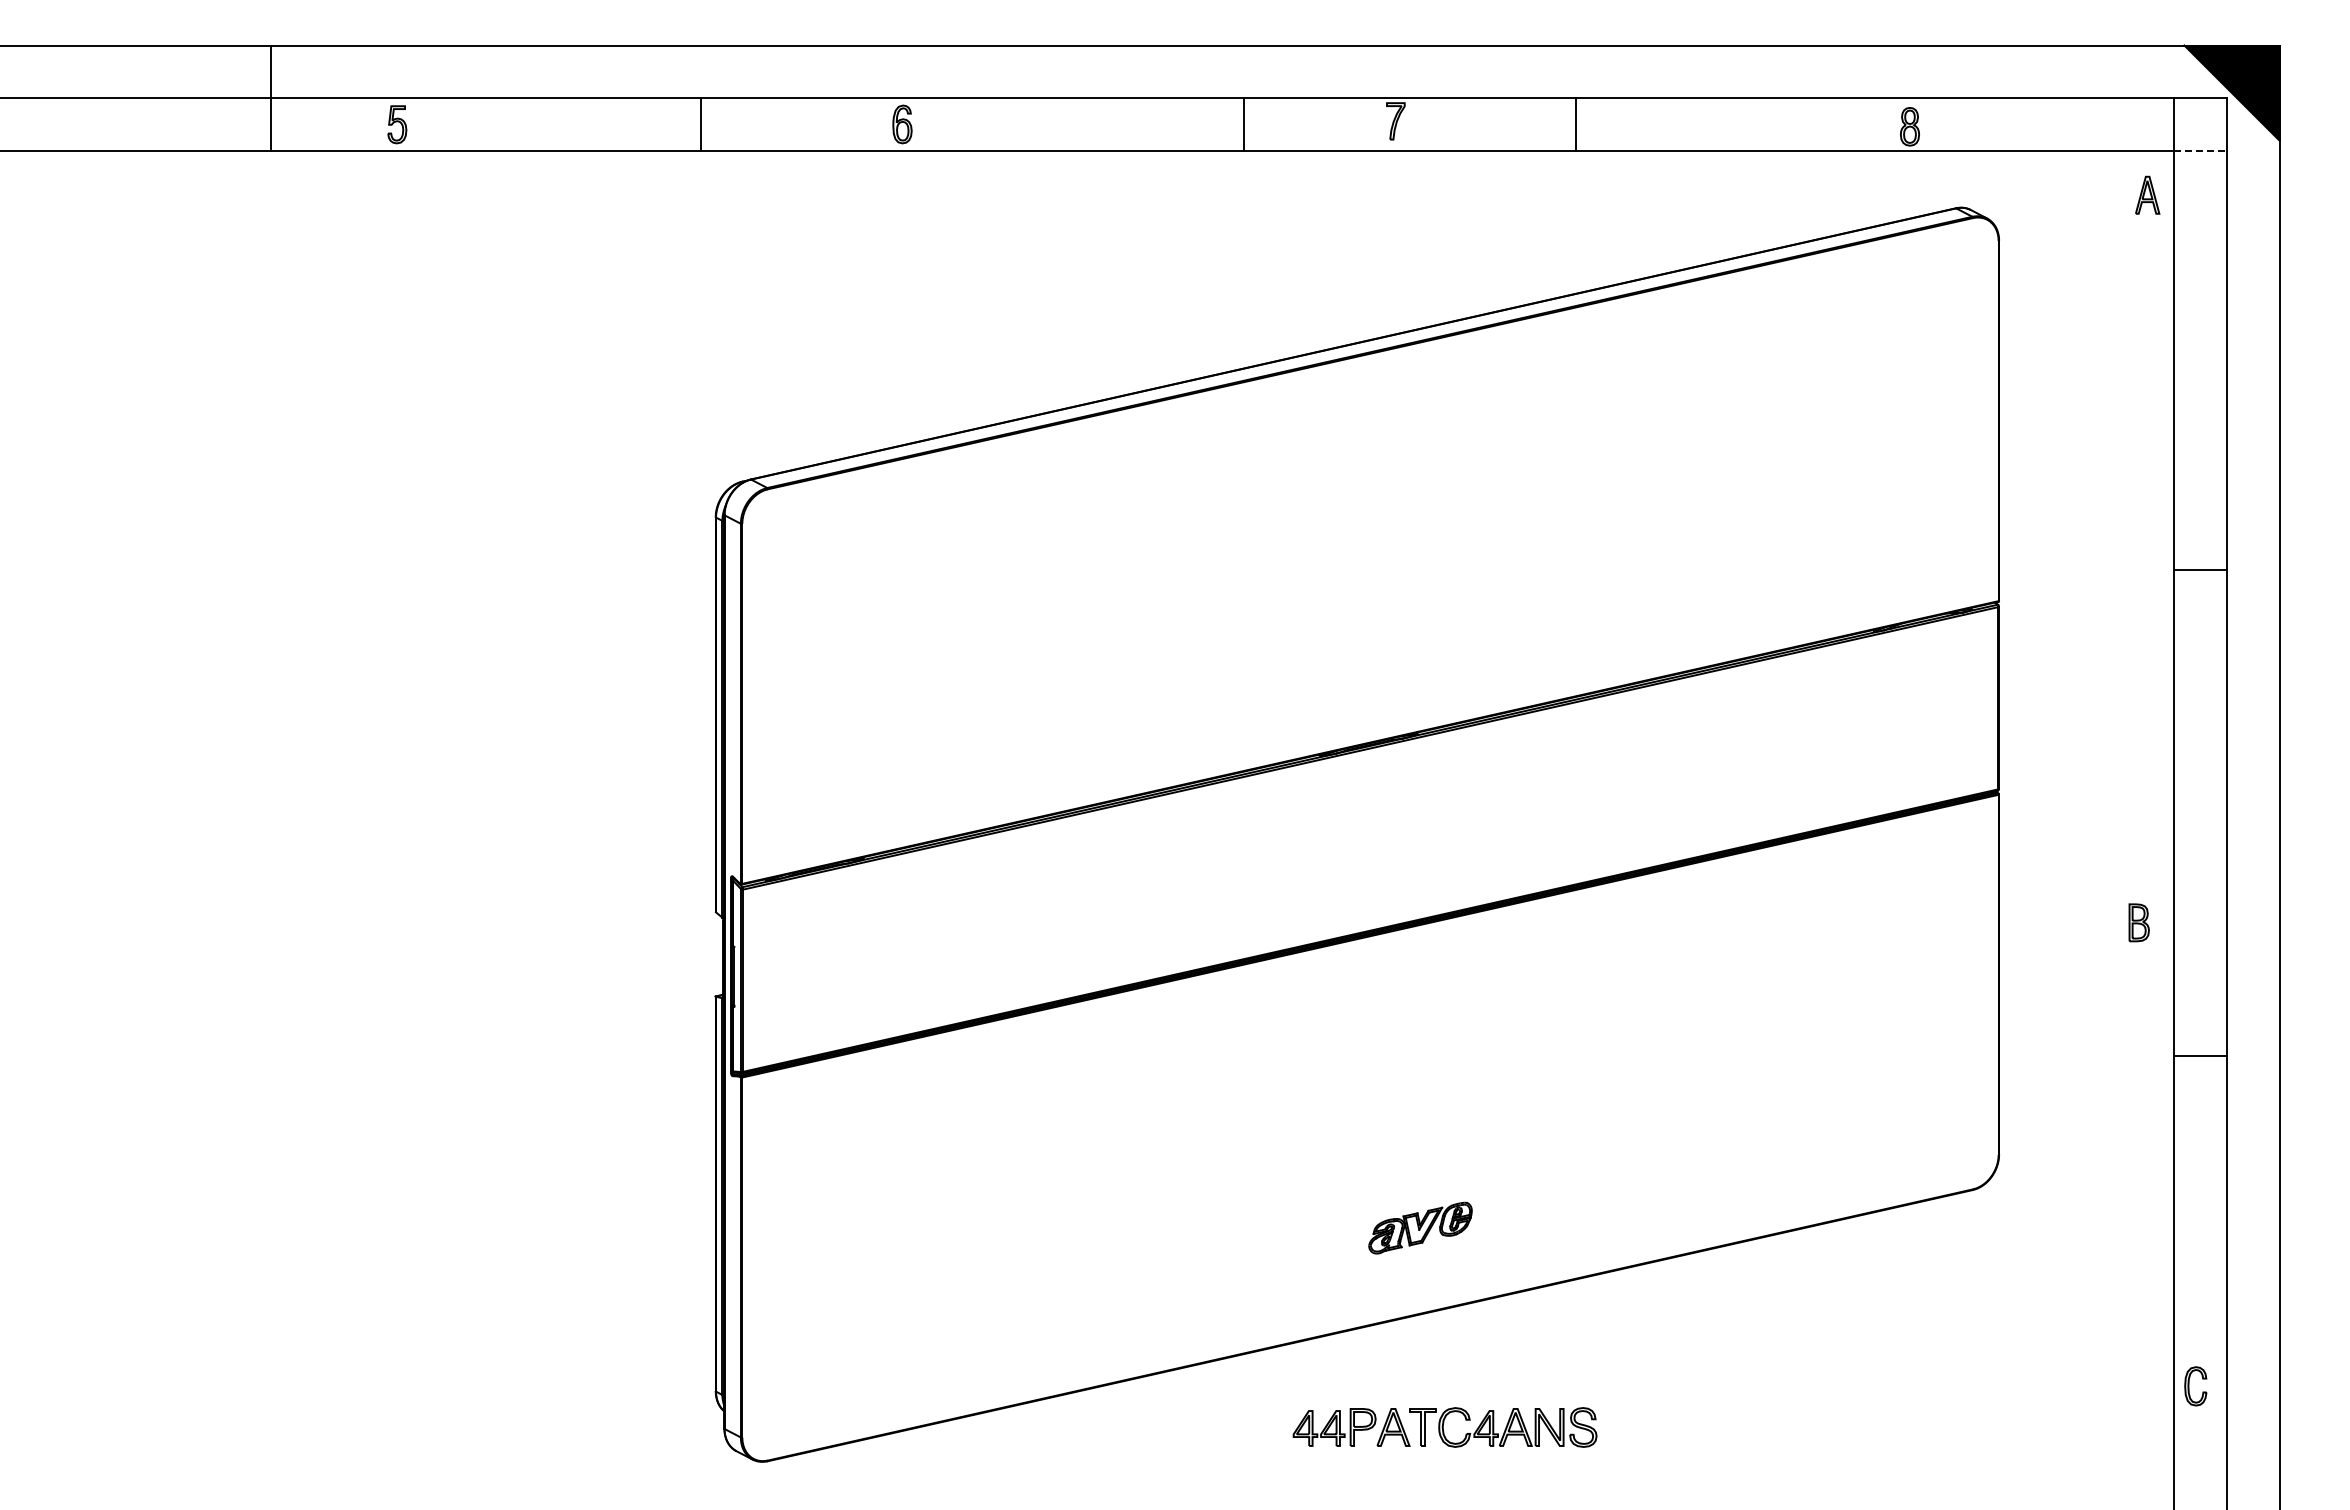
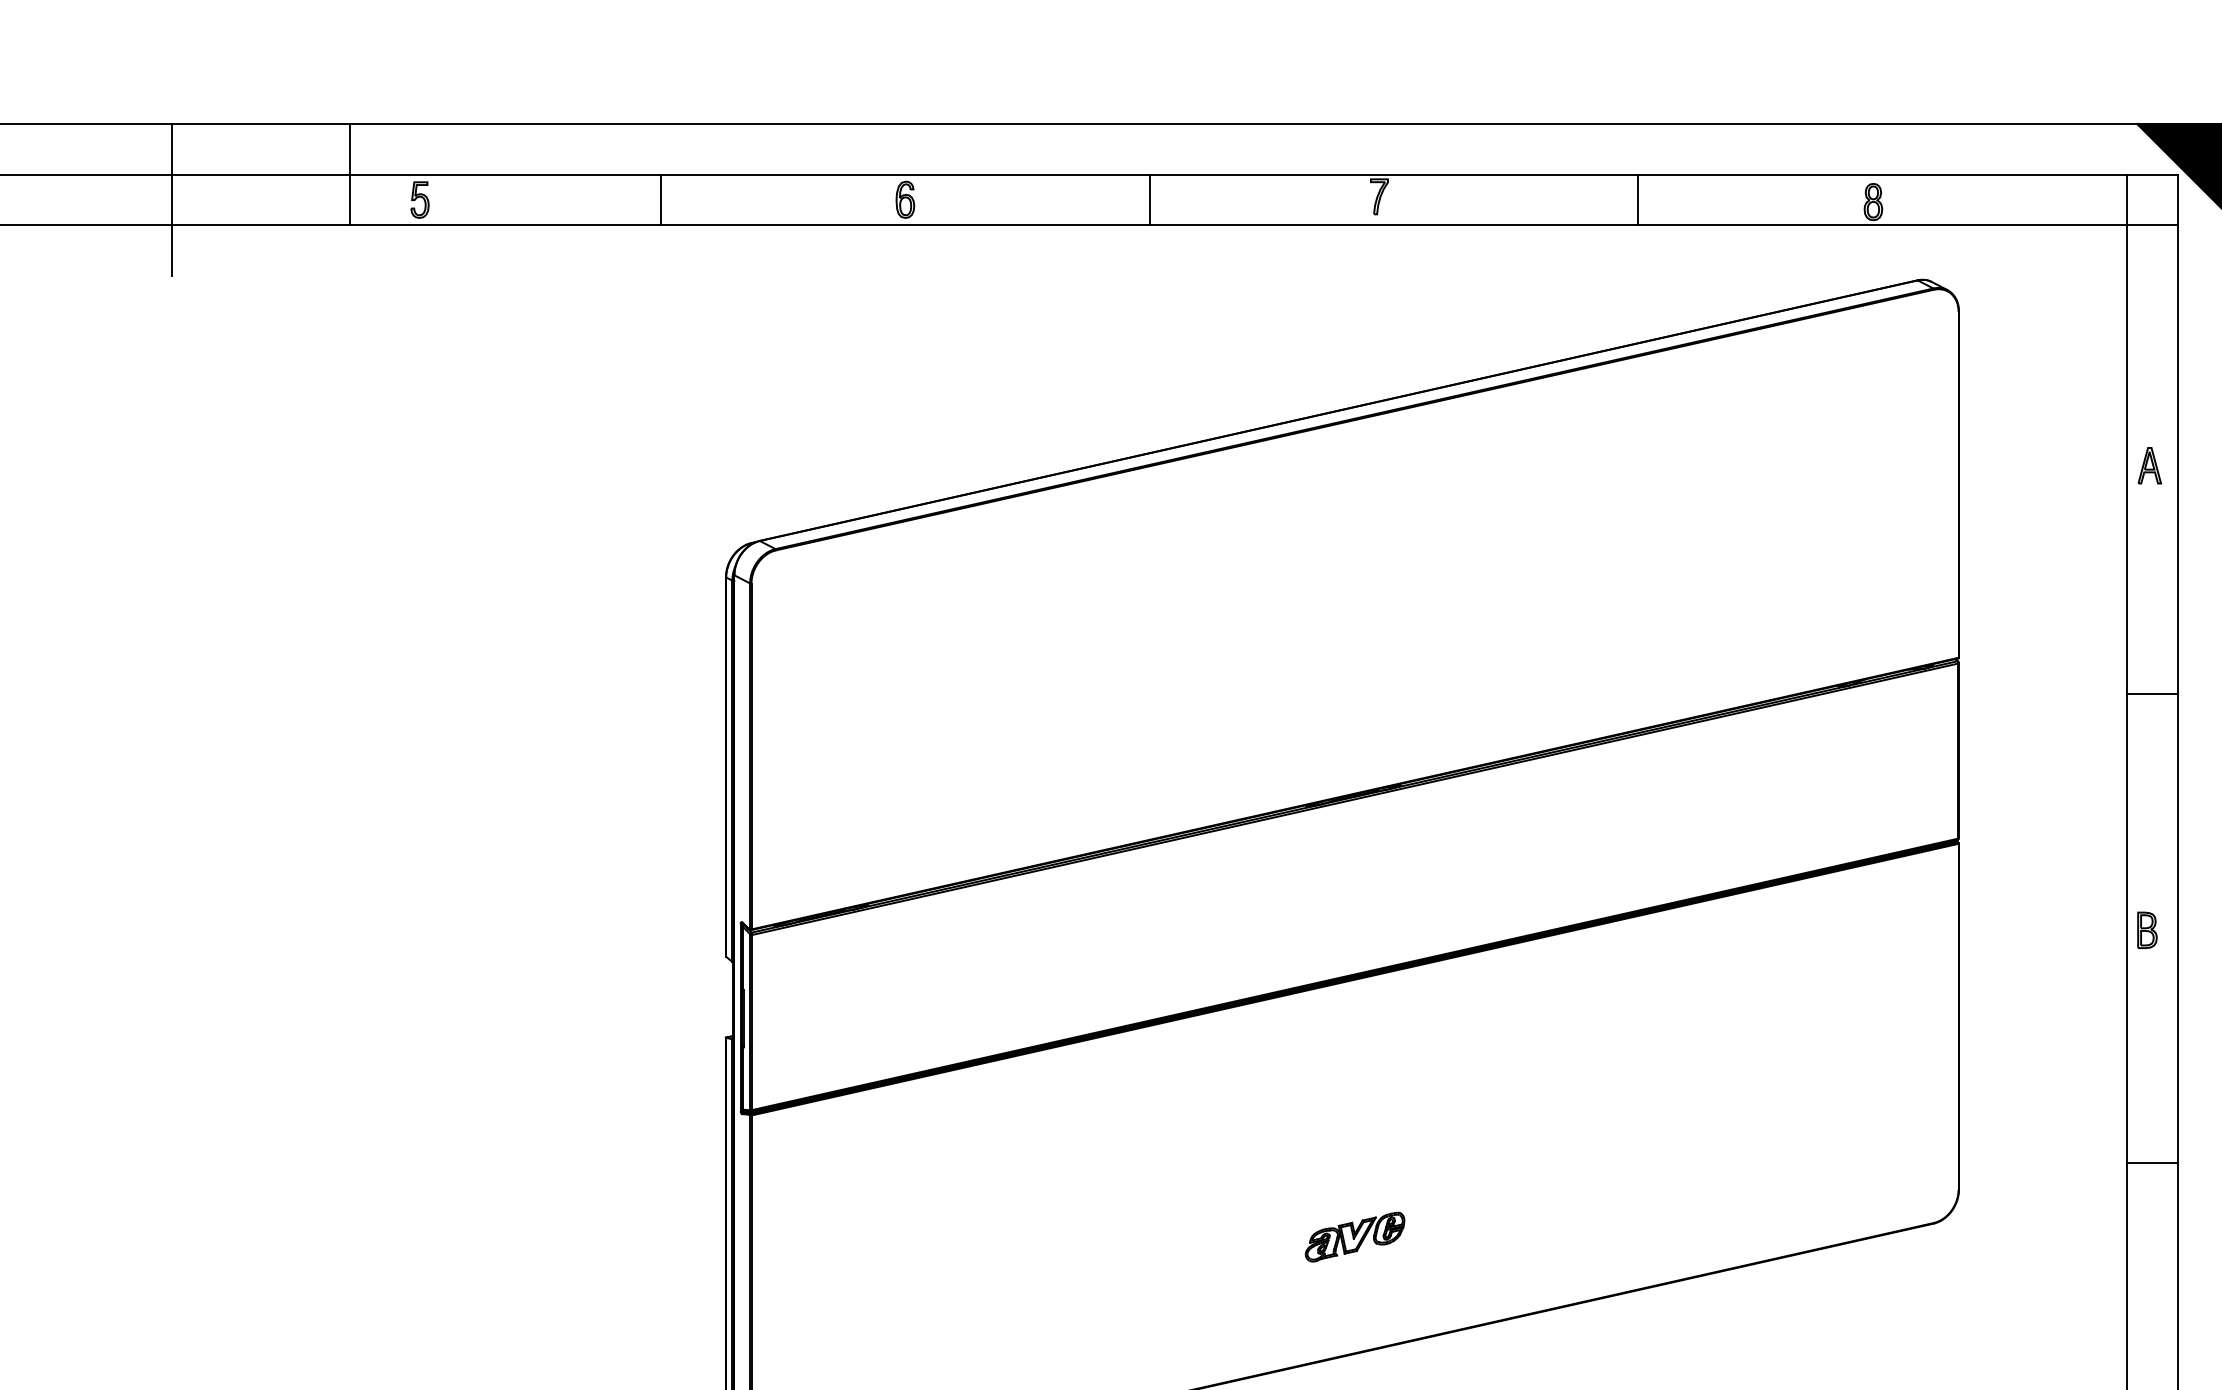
line: (271, 98) -> (350, 174), moved
line: (139, 124) -> (172, 199), added
line: (700, 124) -> (660, 199), moved
line: (1243, 124) -> (1149, 199), moved
line: (1576, 124) -> (1638, 199), moved
line: (2200, 151) -> (2152, 225), dashed -> solid
part: (2147, 194) -> (2149, 465), moved
line: (2199, 570) -> (2151, 694), moved
part: (2138, 922) -> (2146, 930), moved
line: (2199, 1056) -> (2151, 1163), moved
part: (1420, 1227) -> (1355, 1236), moved

